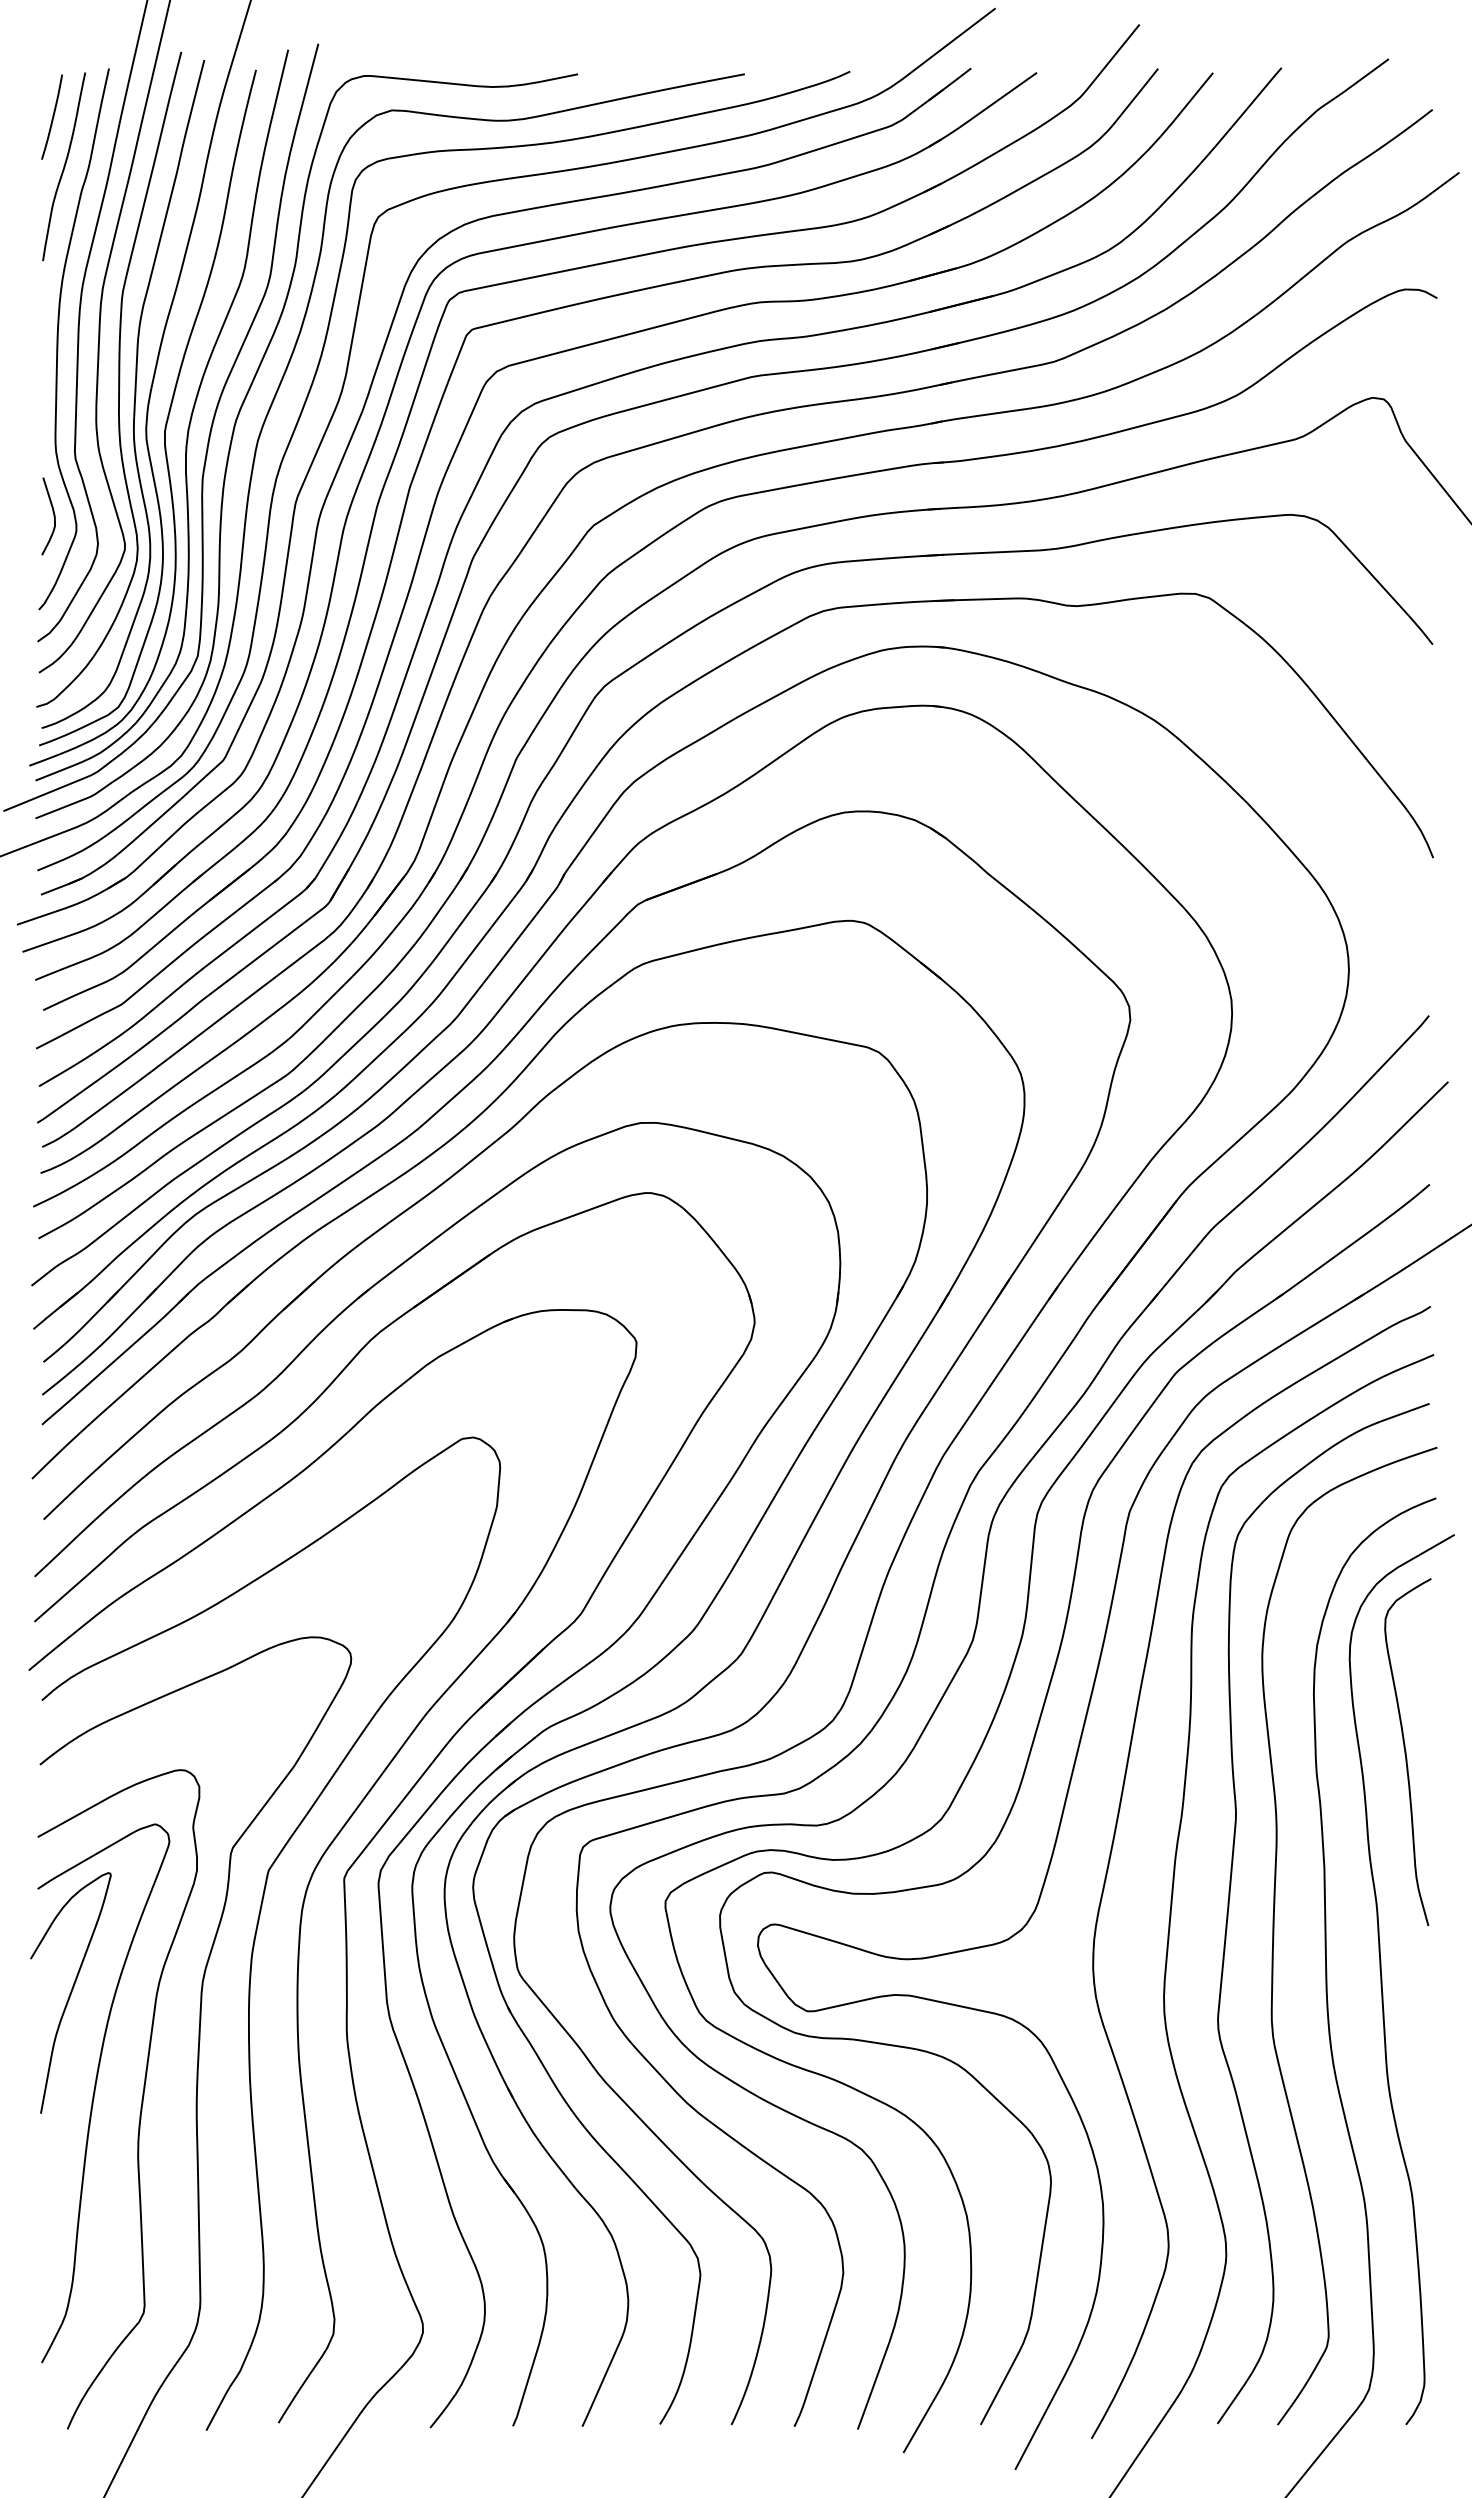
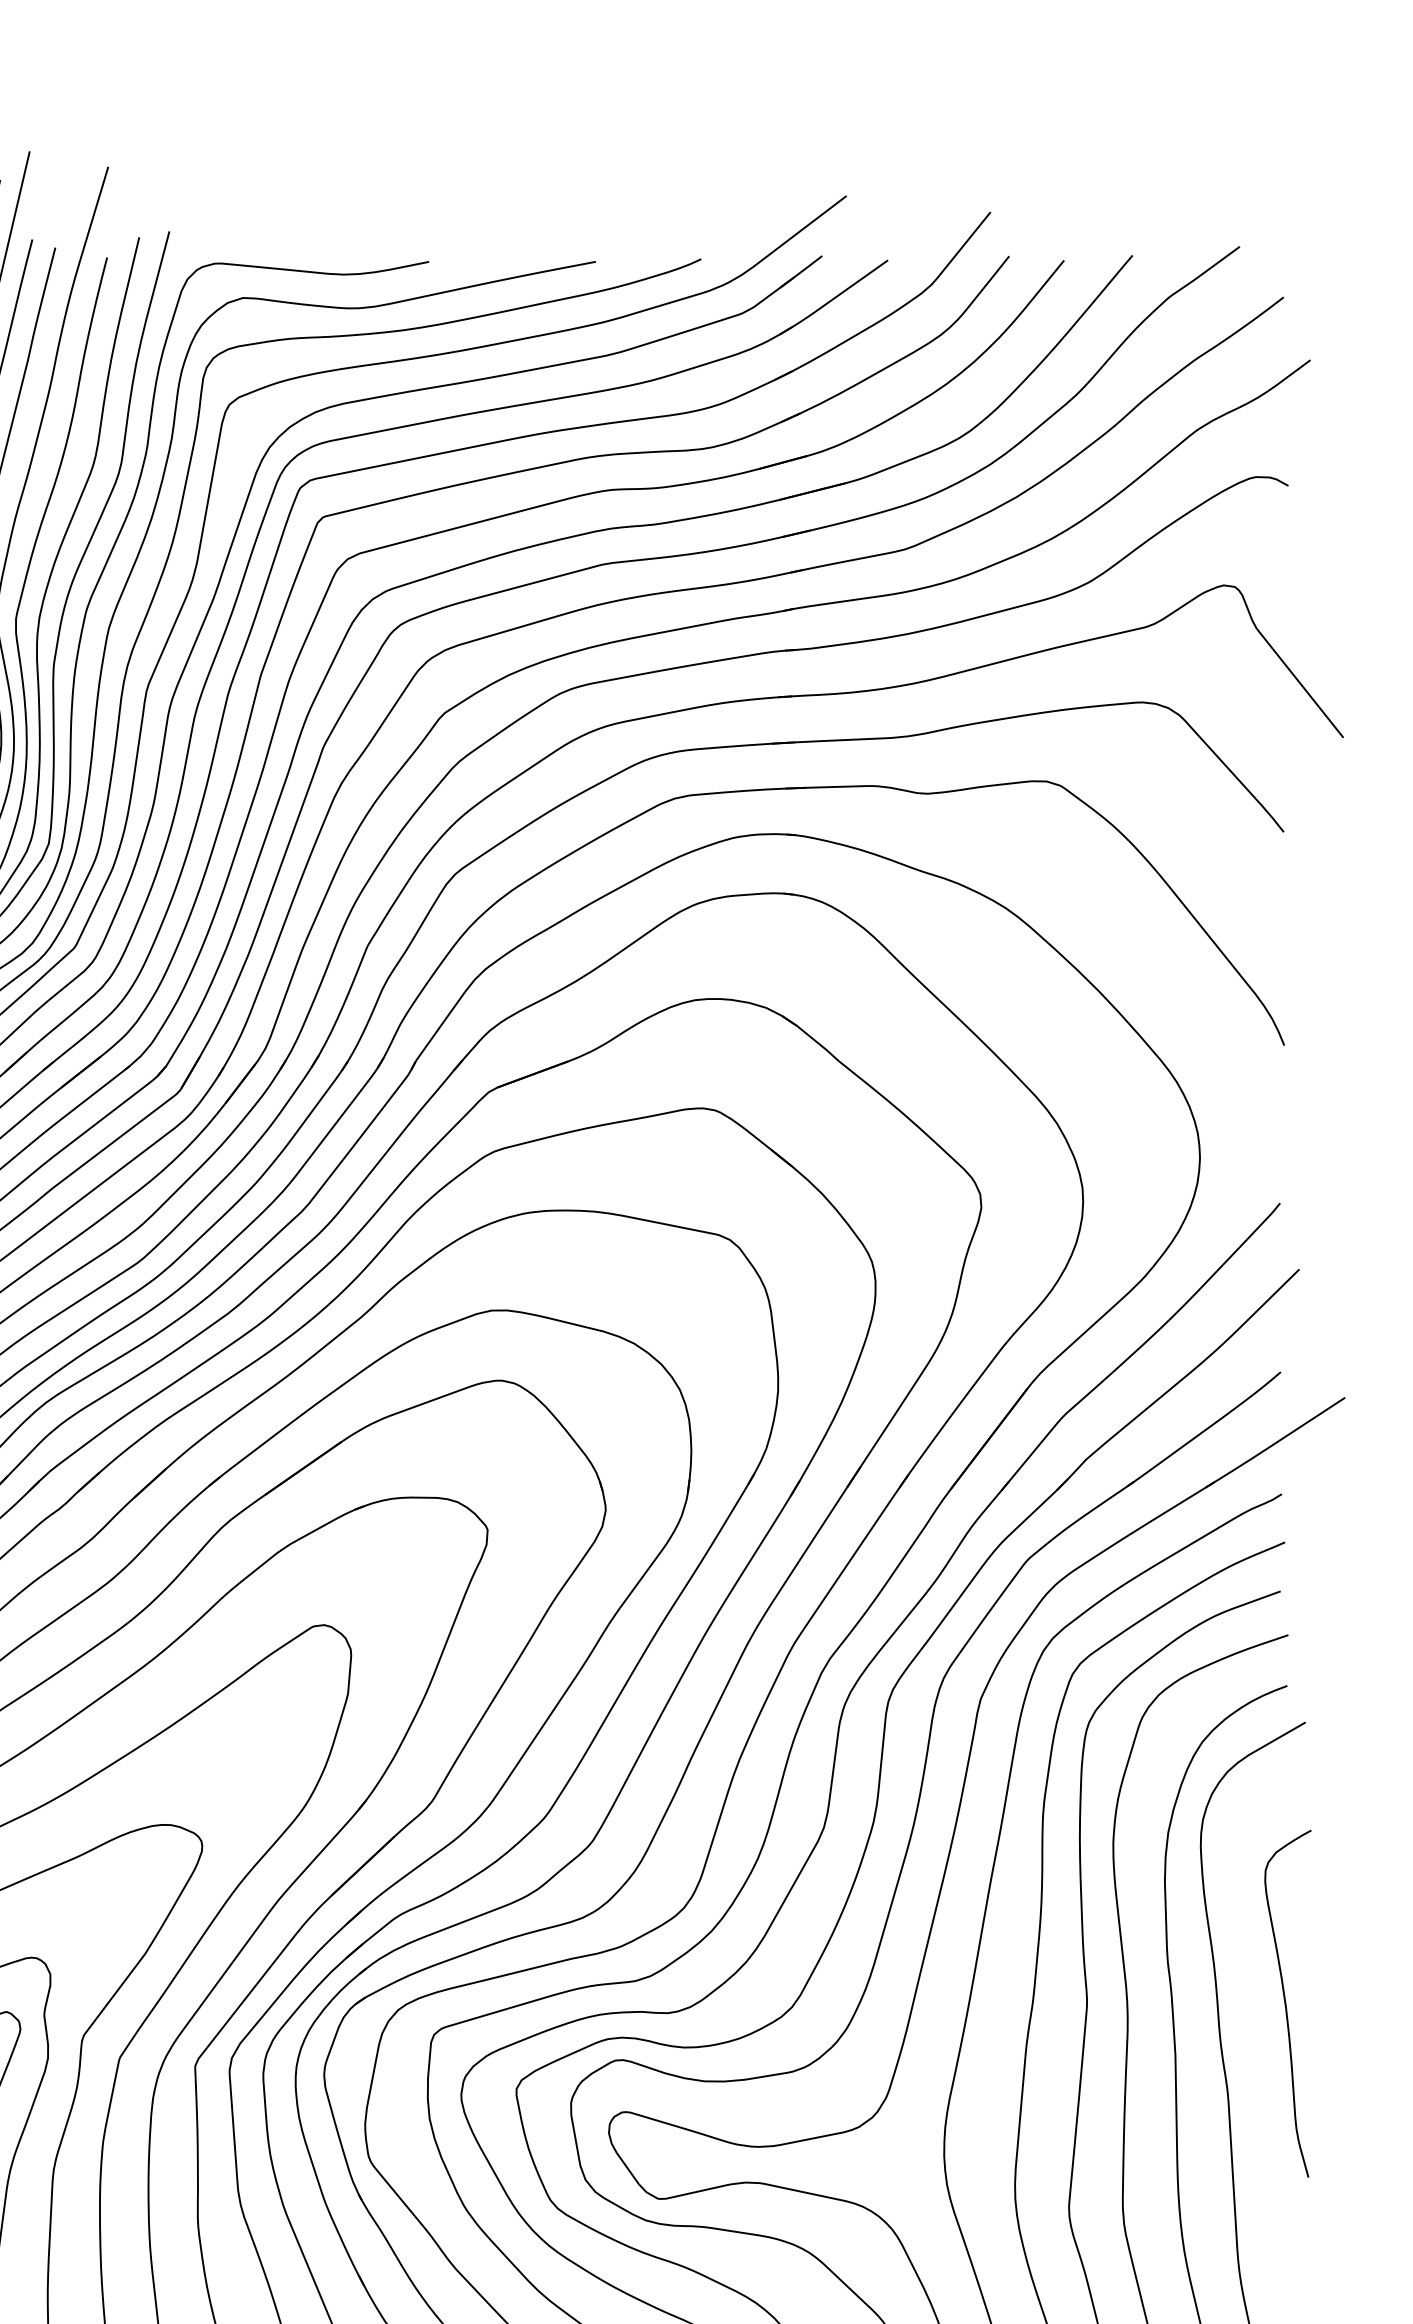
curve: (1406, 1752) -> (1286, 2004), moved

